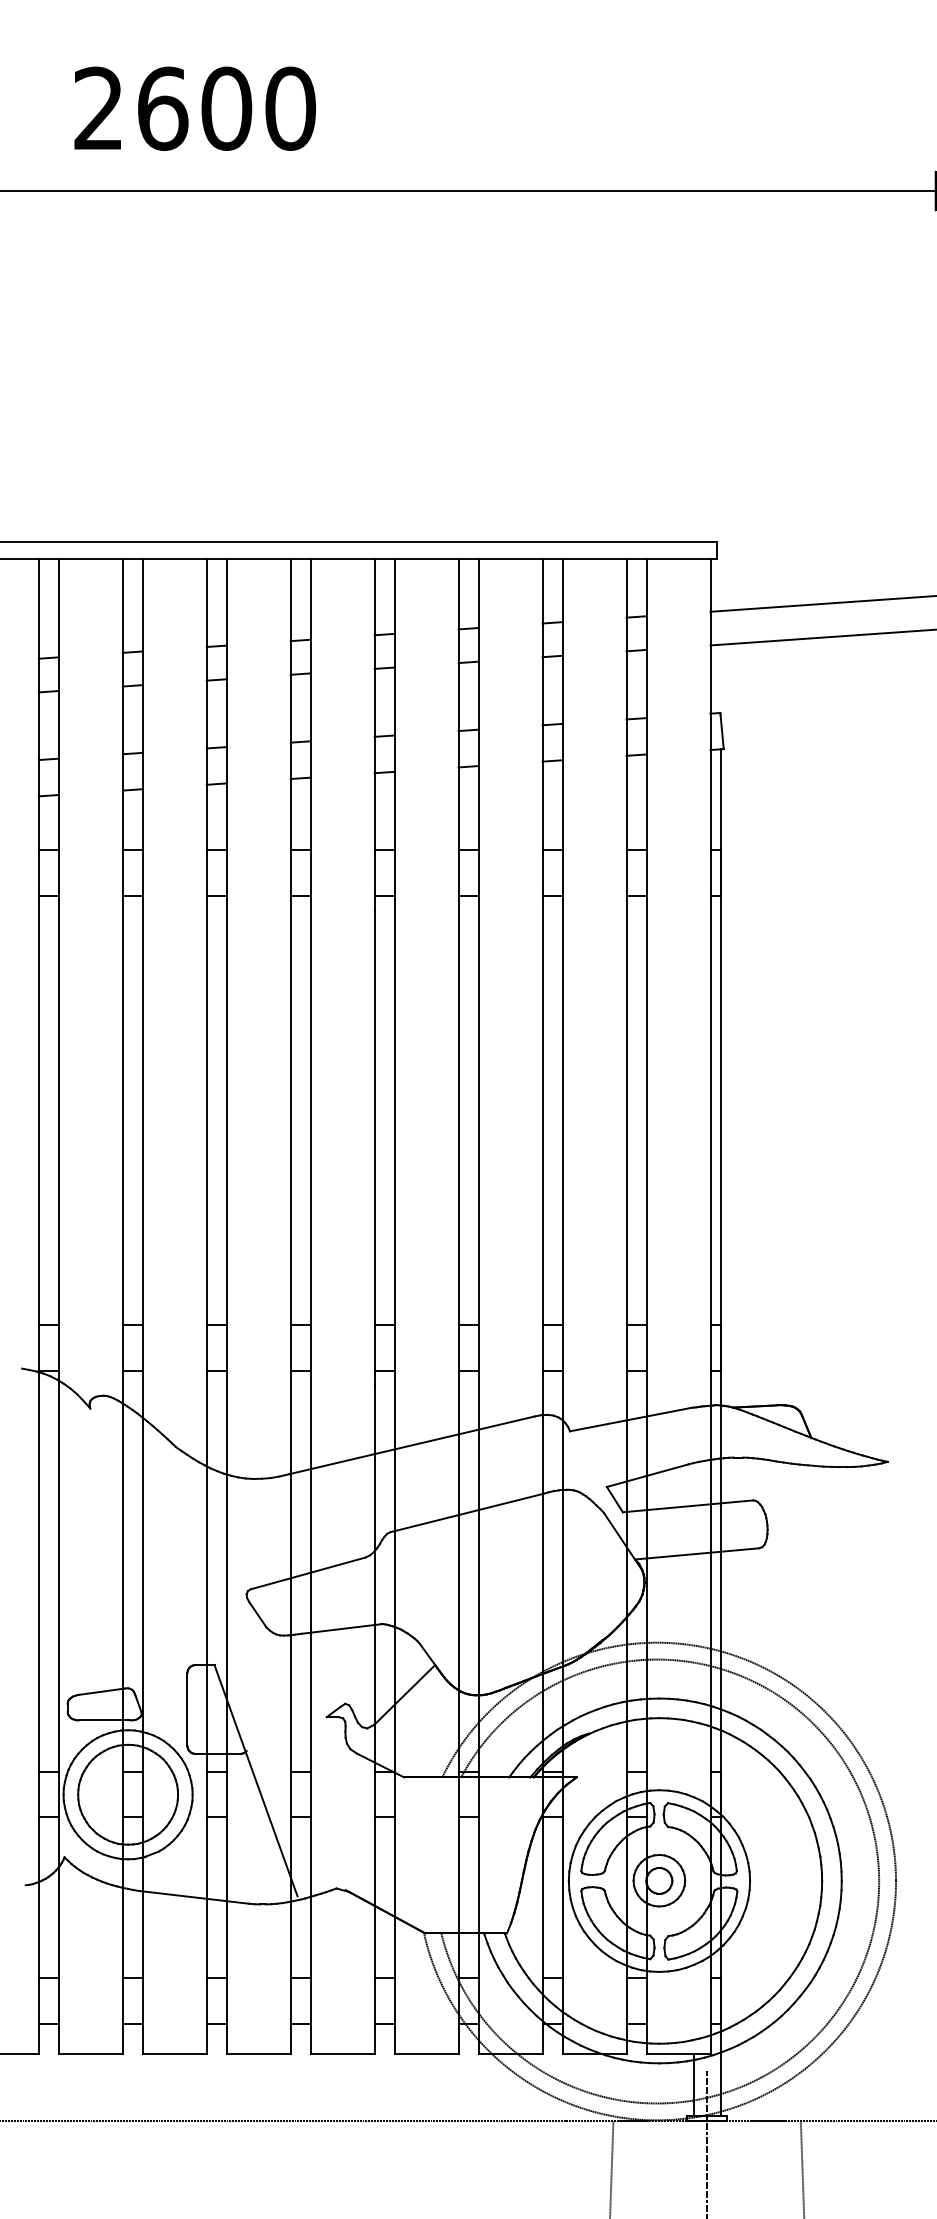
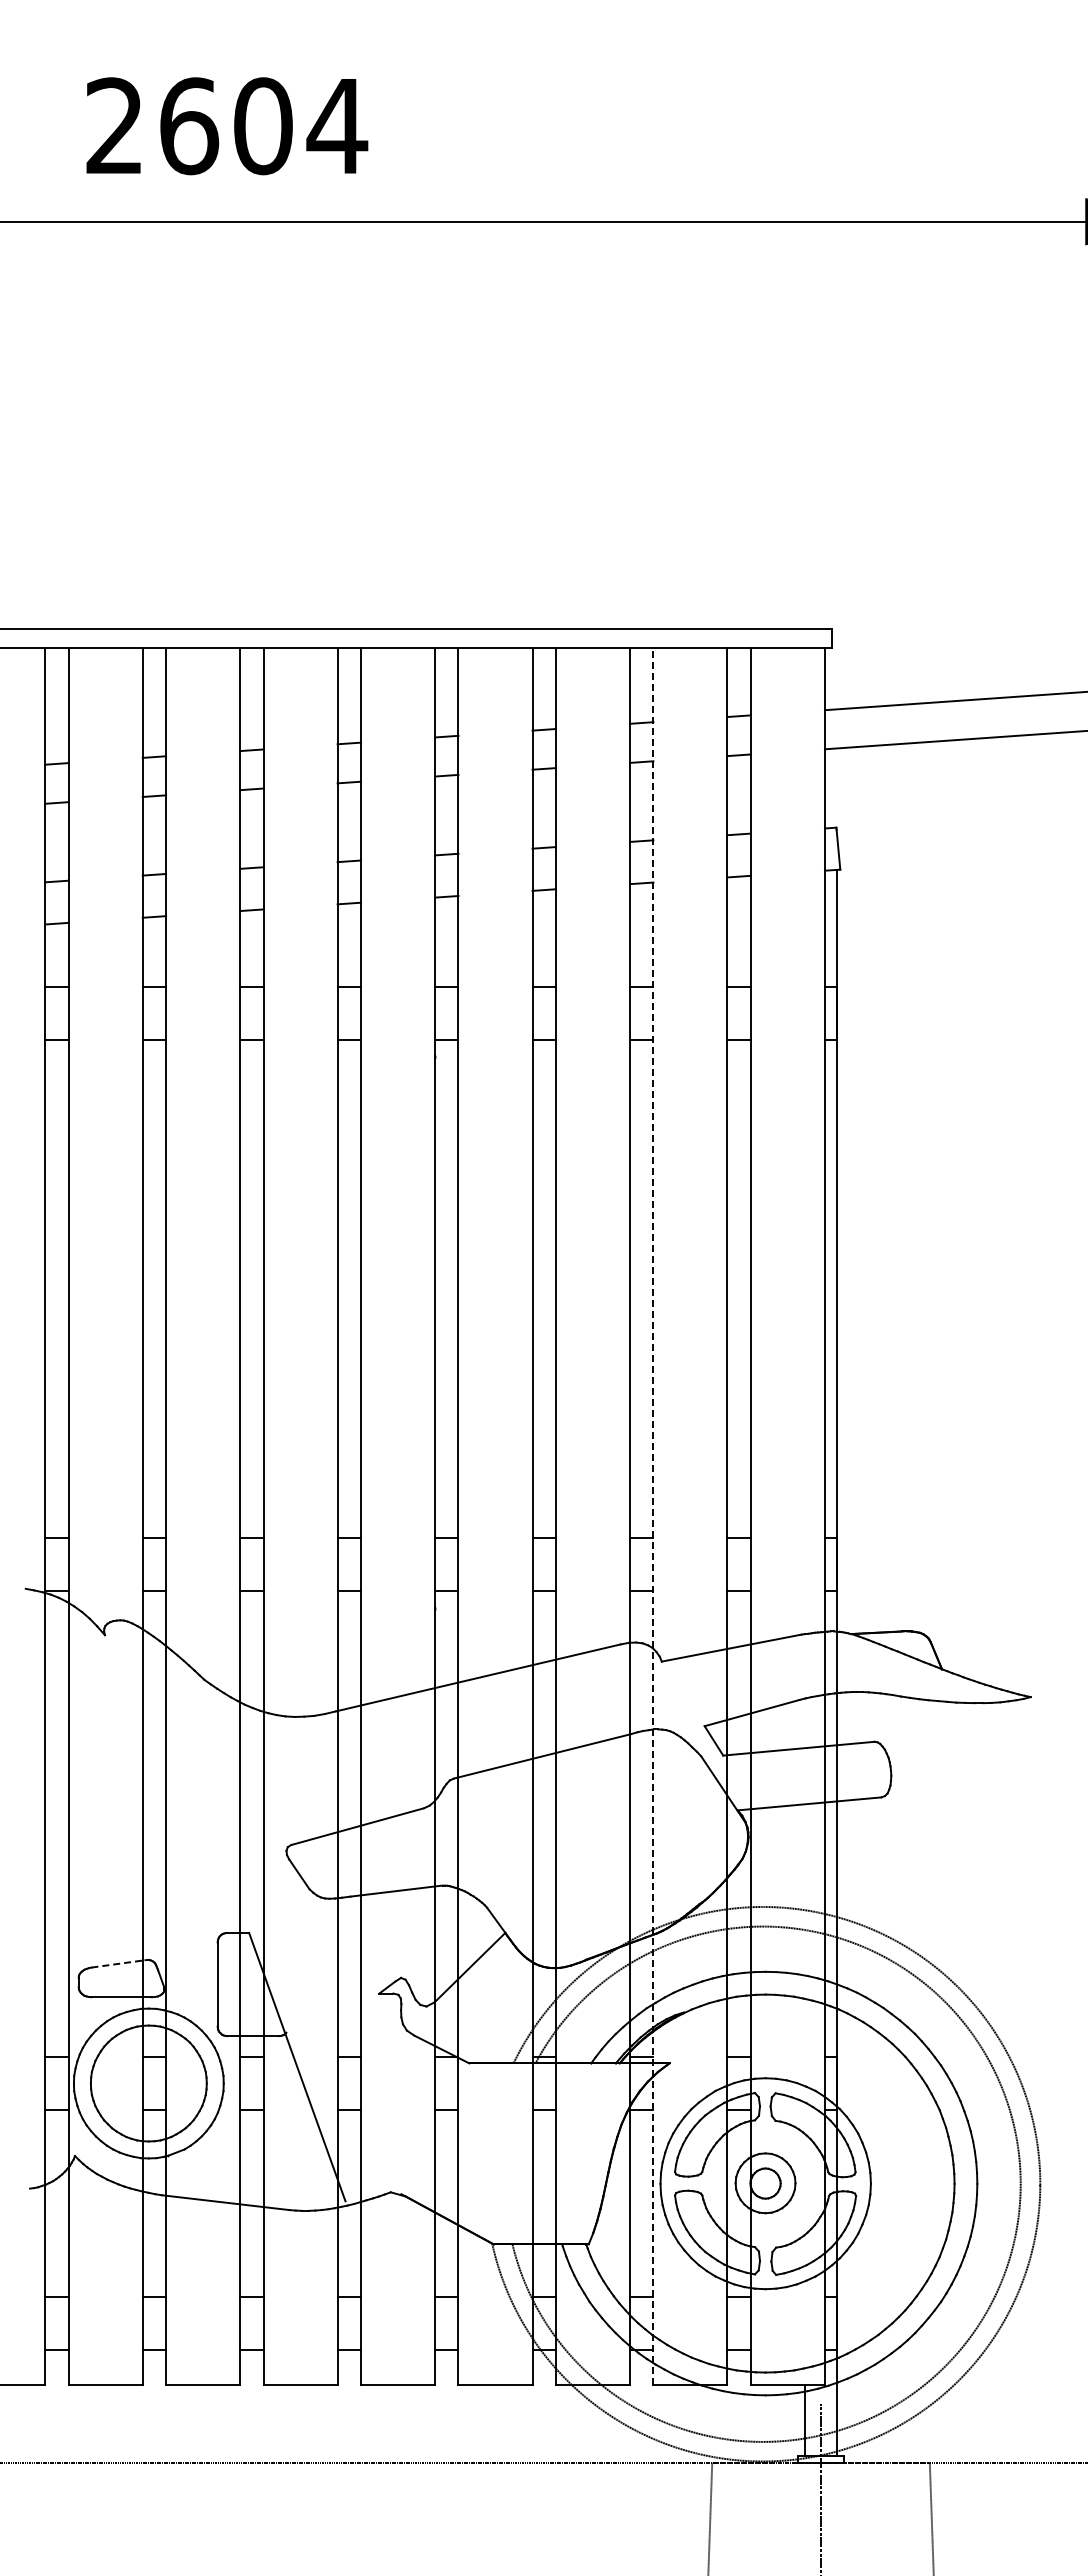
text: (290, 108) -> (337, 126), 2600 -> 2604
line: (562, 1306) -> (653, 1516), solid -> dashed
line: (101, 1691) -> (118, 1963), solid -> dashed

